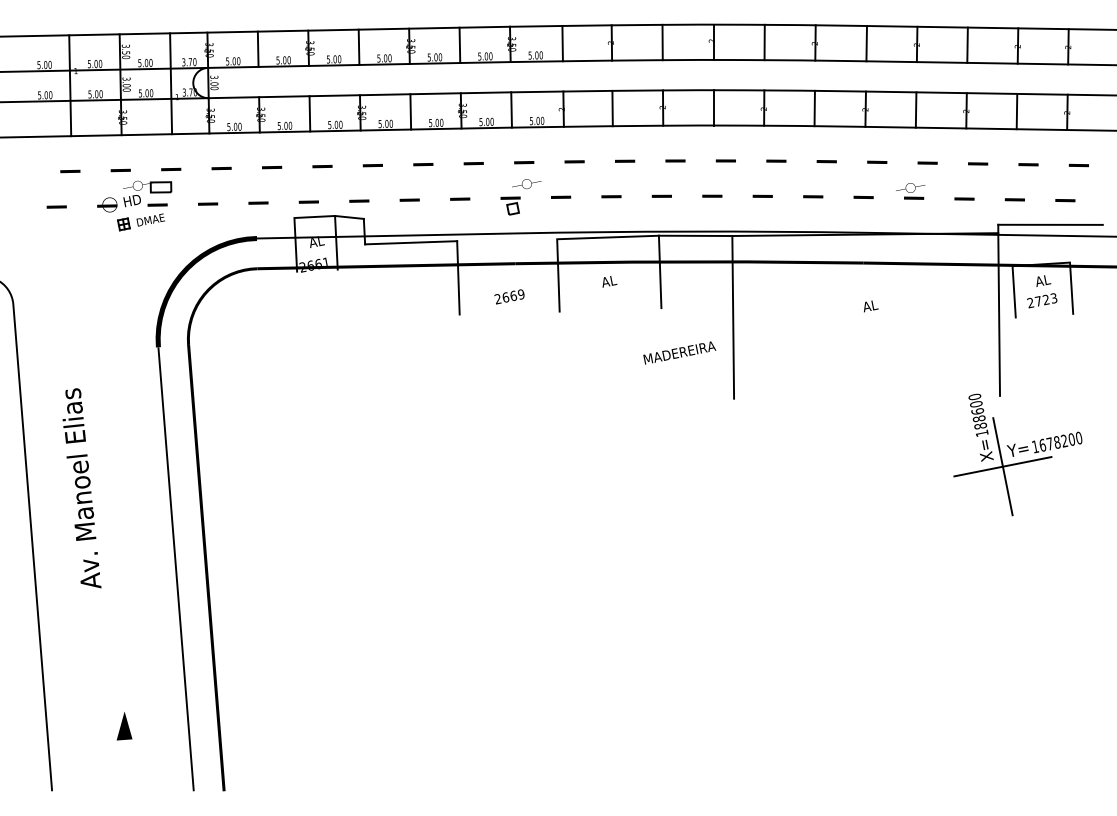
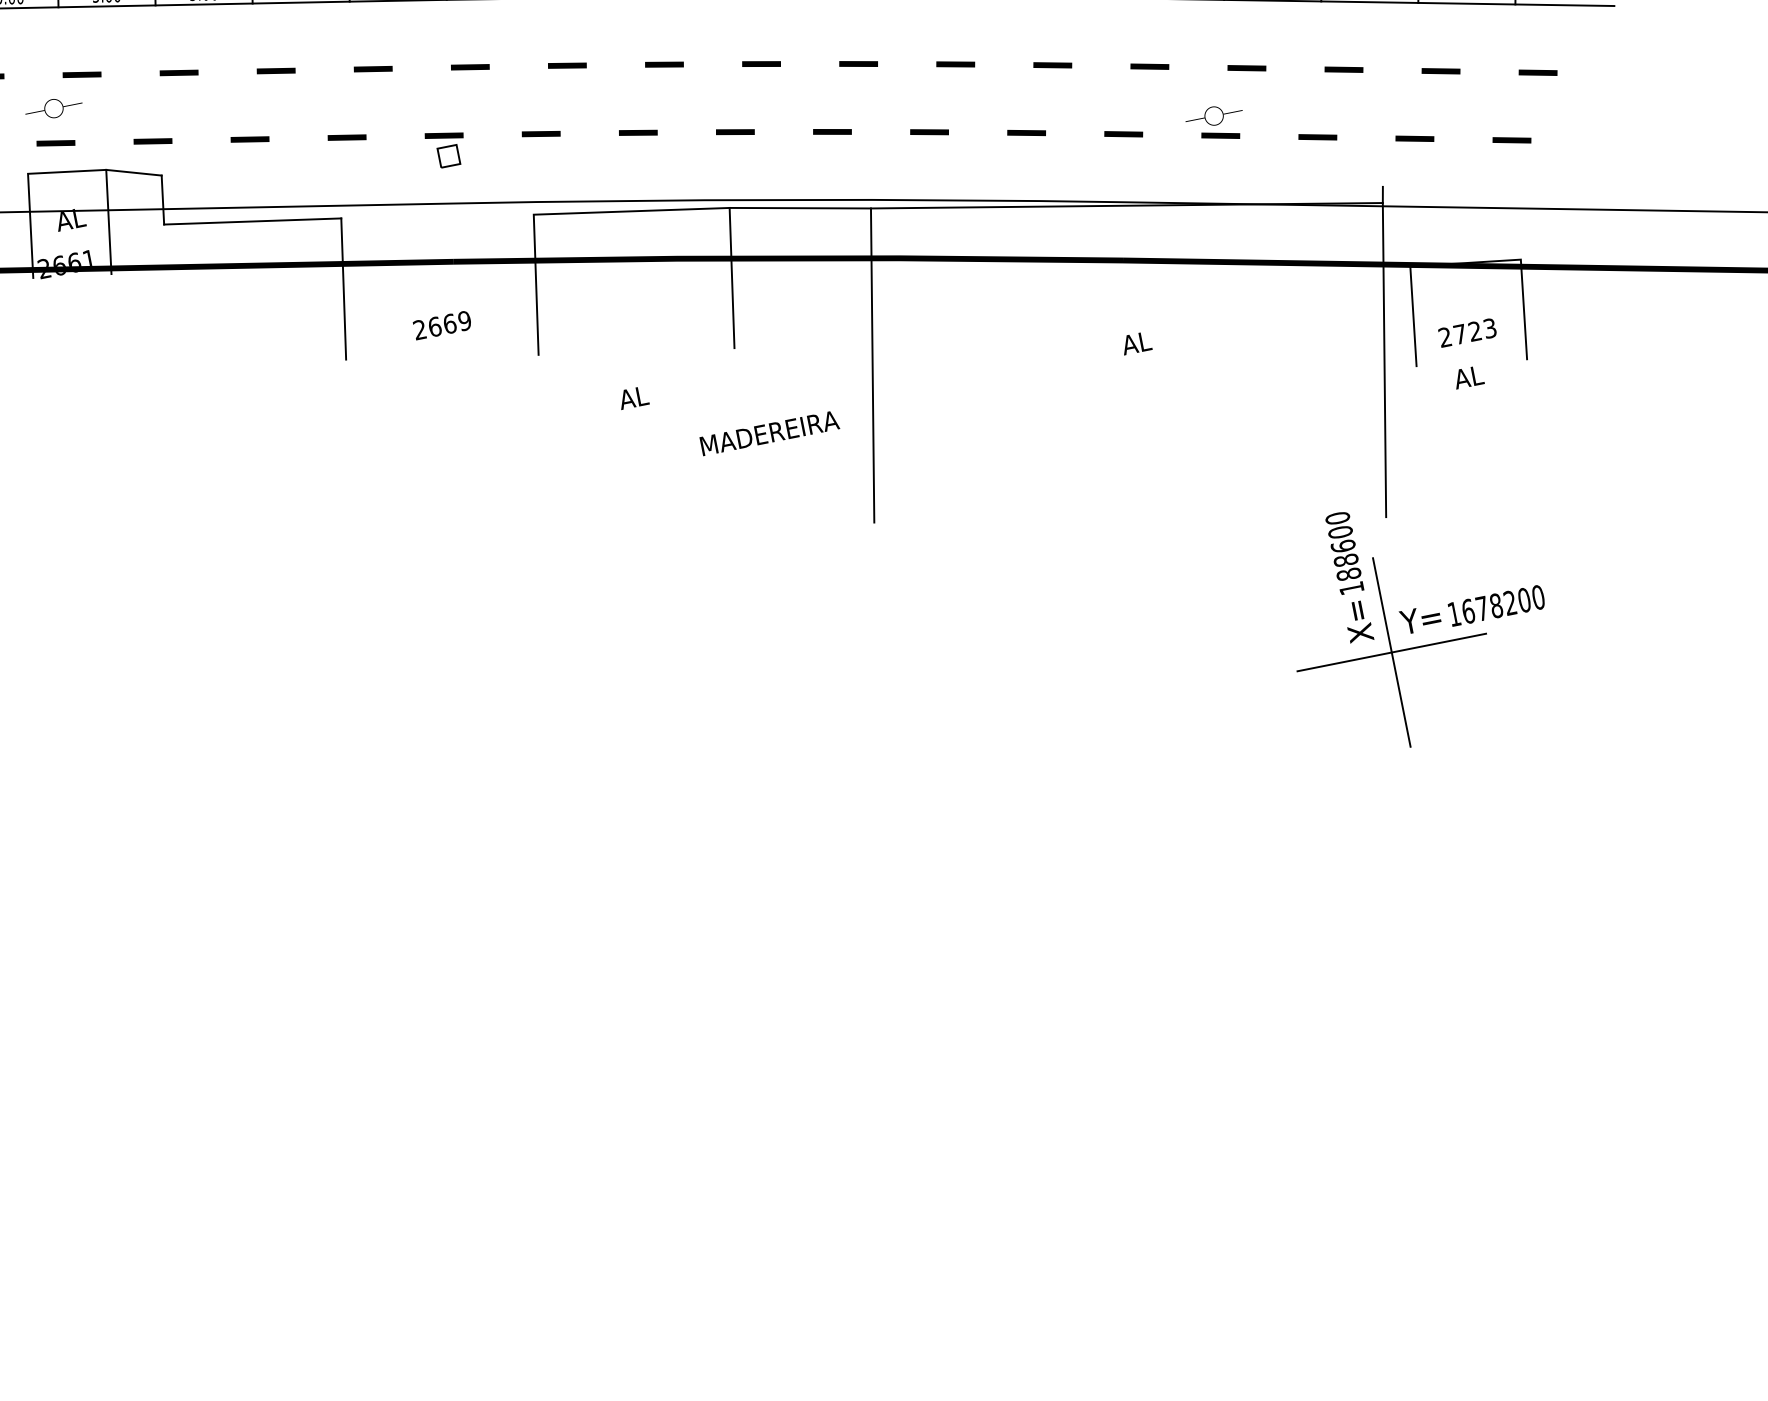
part: (526, 184) -> (53, 109), moved
line: (1050, 224) -> (1483, 186), removed
text: (1043, 280) -> (1469, 376), moved
text: (609, 281) -> (634, 398), moved

